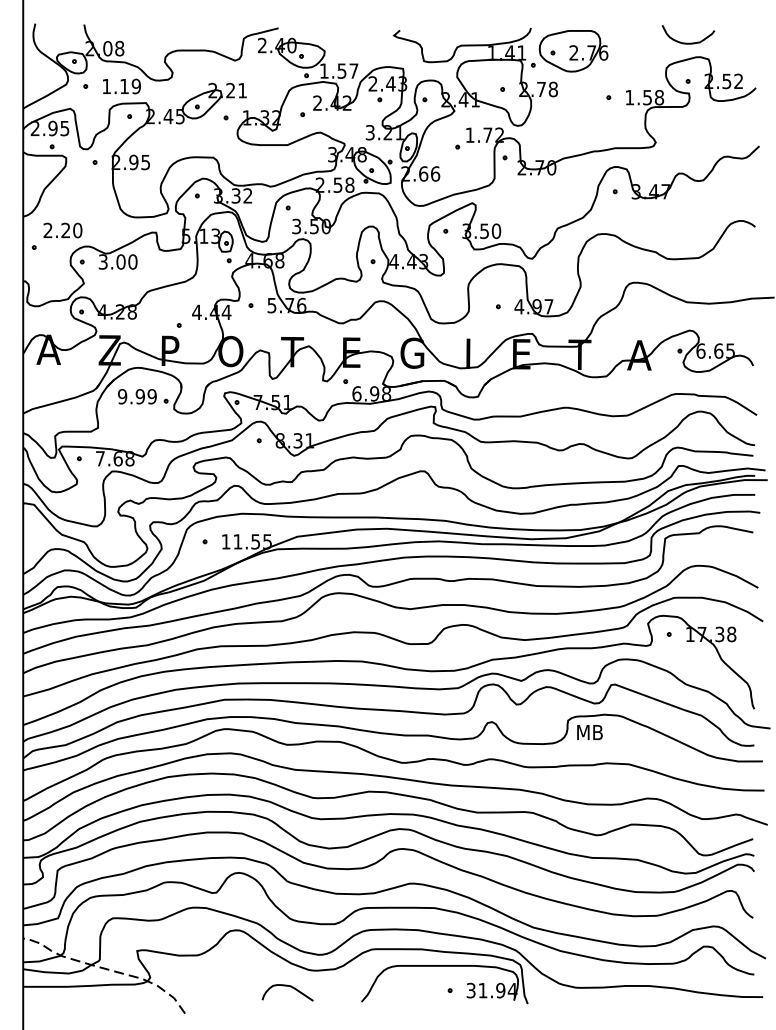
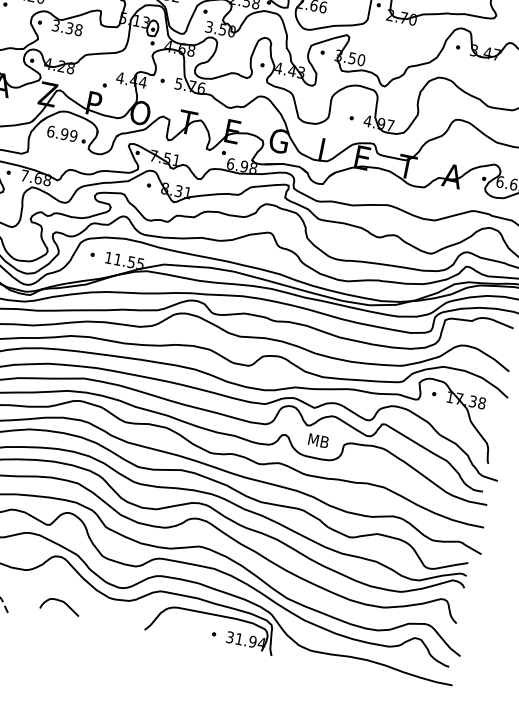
text: (126, 261) -> (73, 28), 3.00 -> 3.38
text: (122, 396) -> (50, 131), 9.99 -> 6.99
text: (589, 732) -> (318, 440), moved
curve: (290, 987) -> (63, 602), moved

